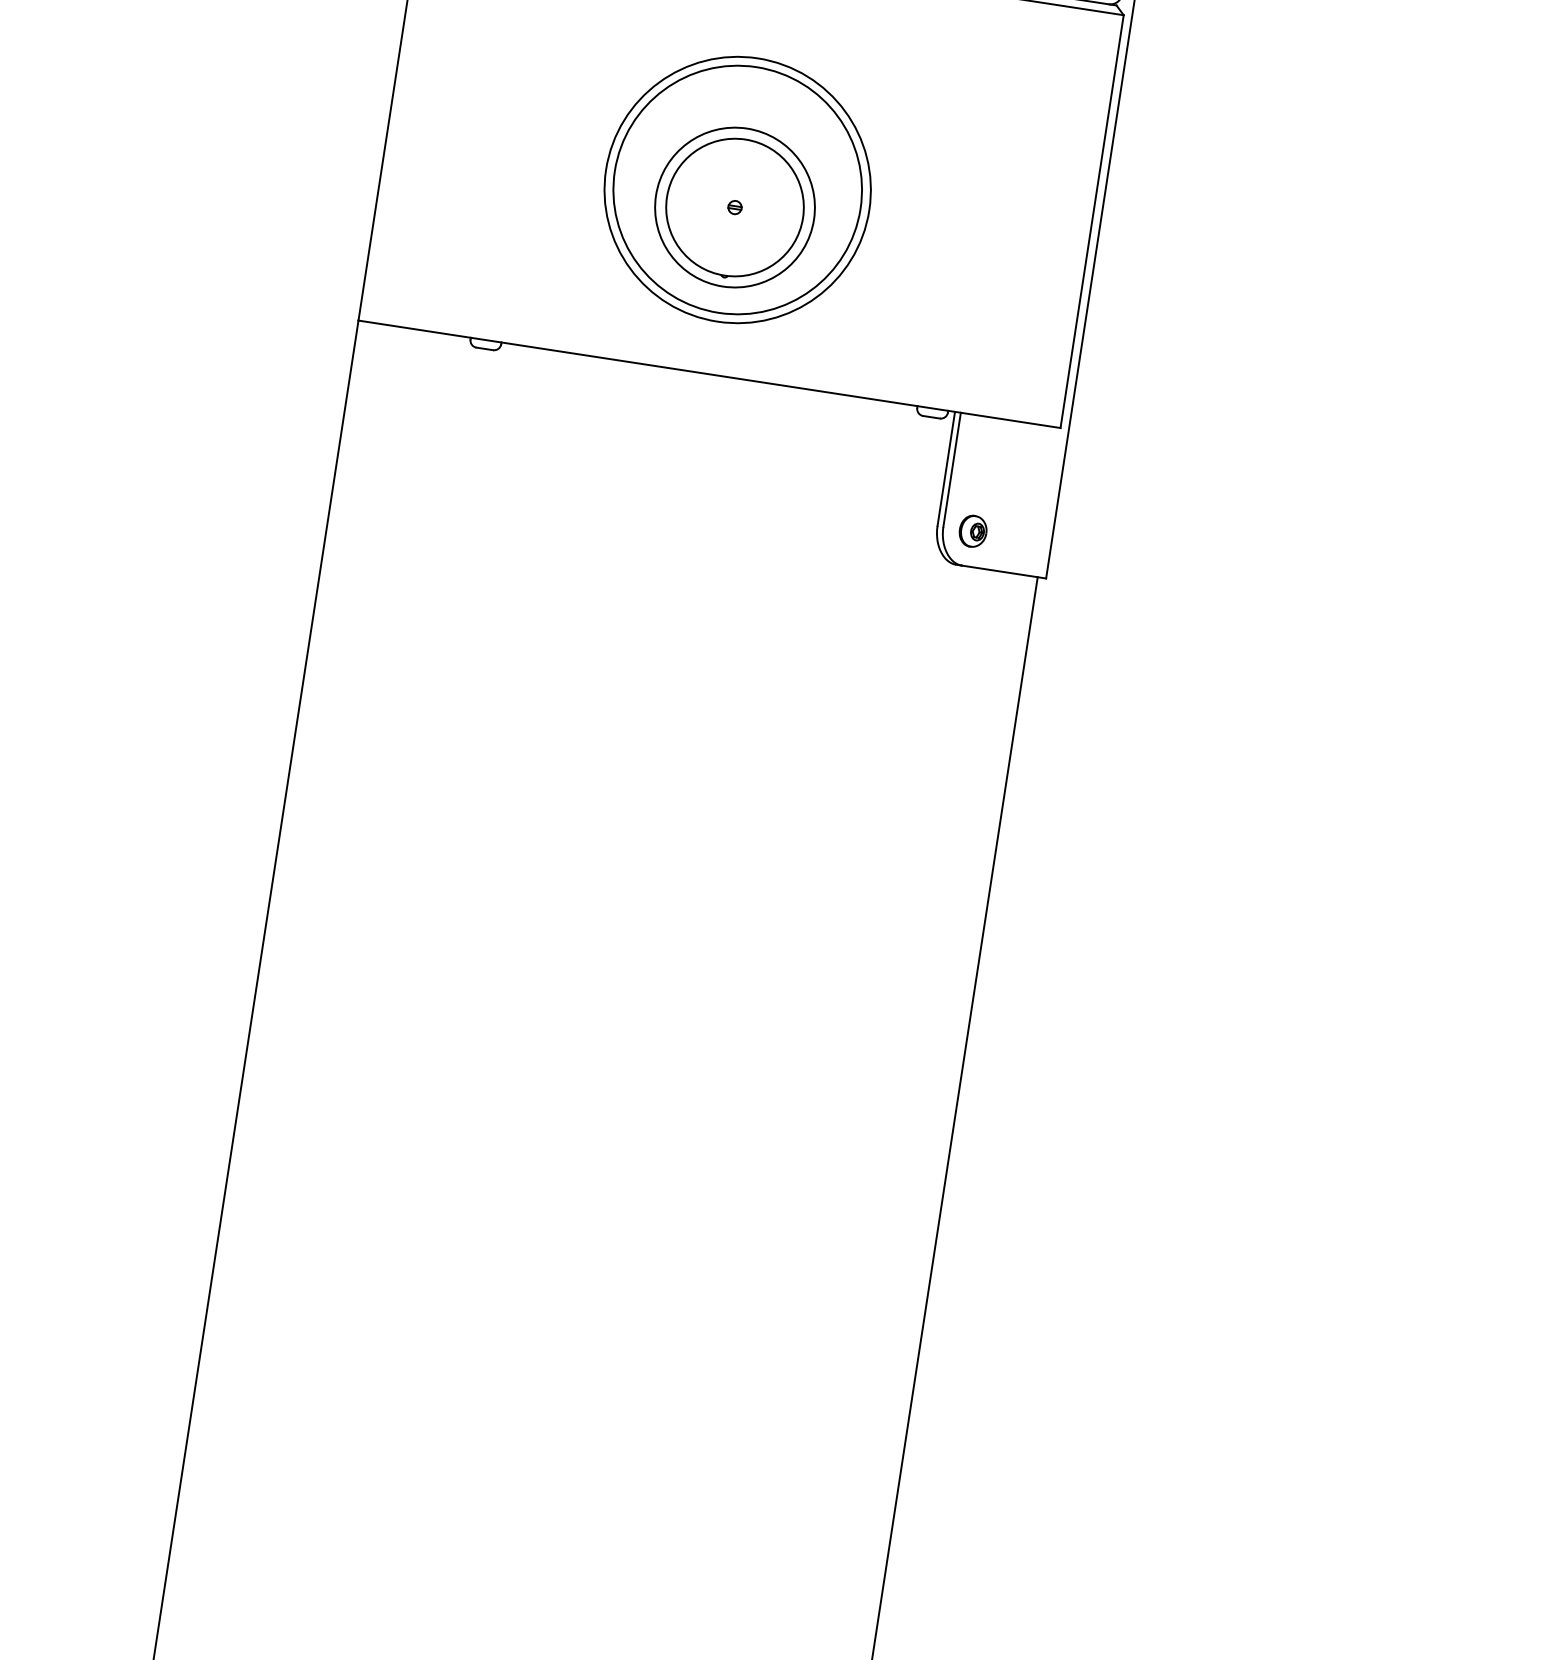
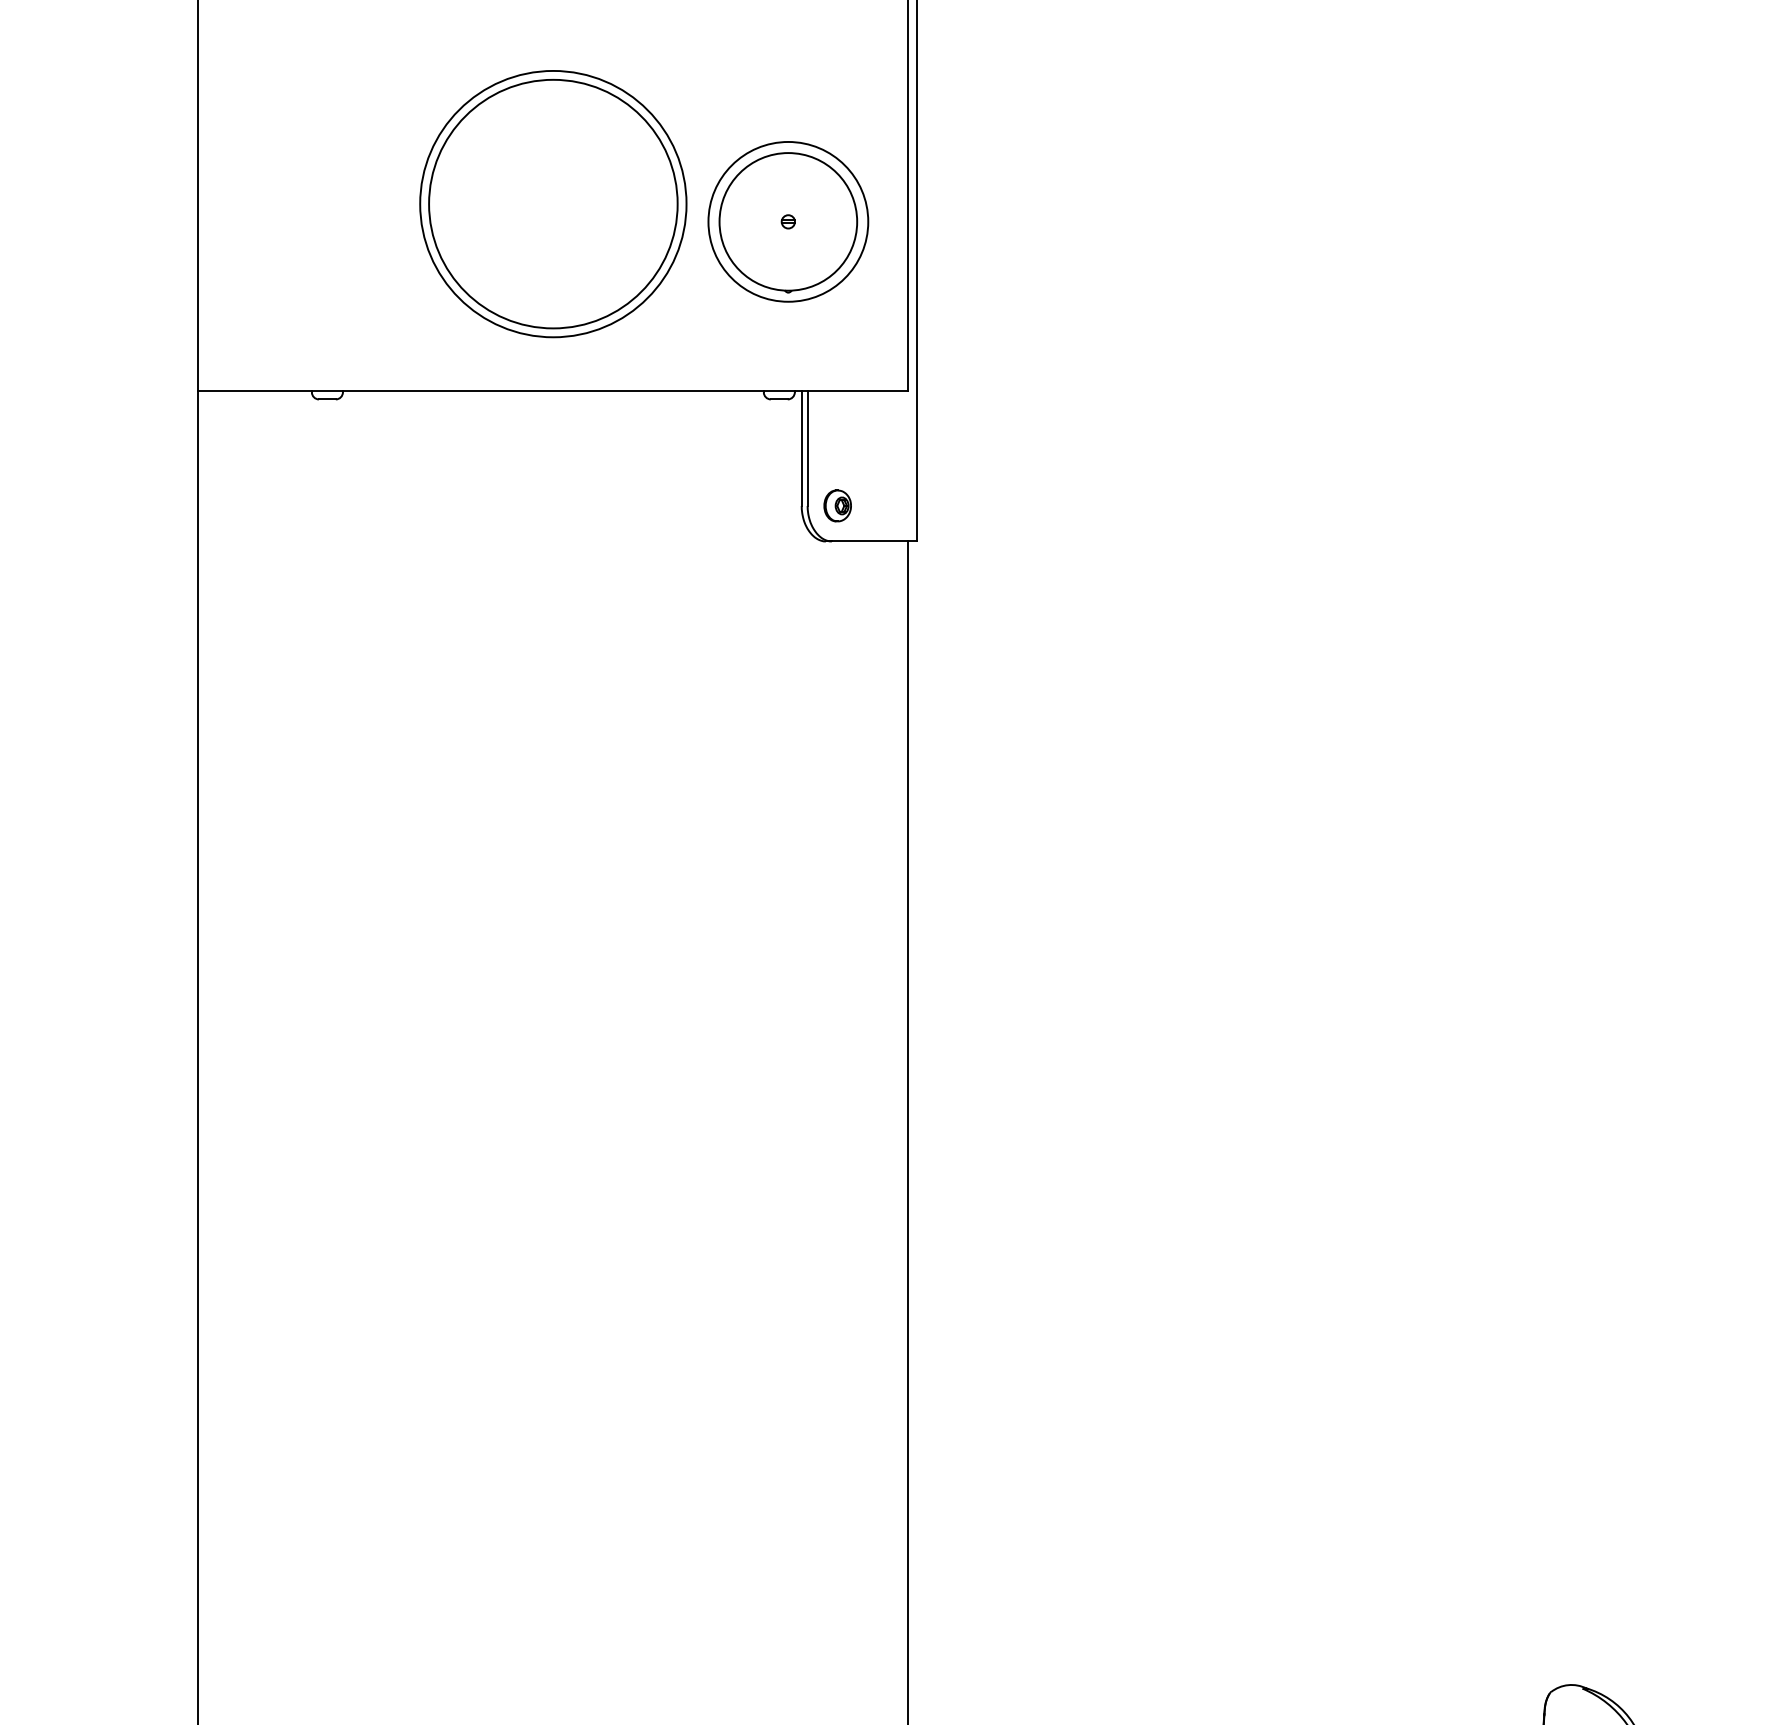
part: (735, 207) -> (788, 221), moved

